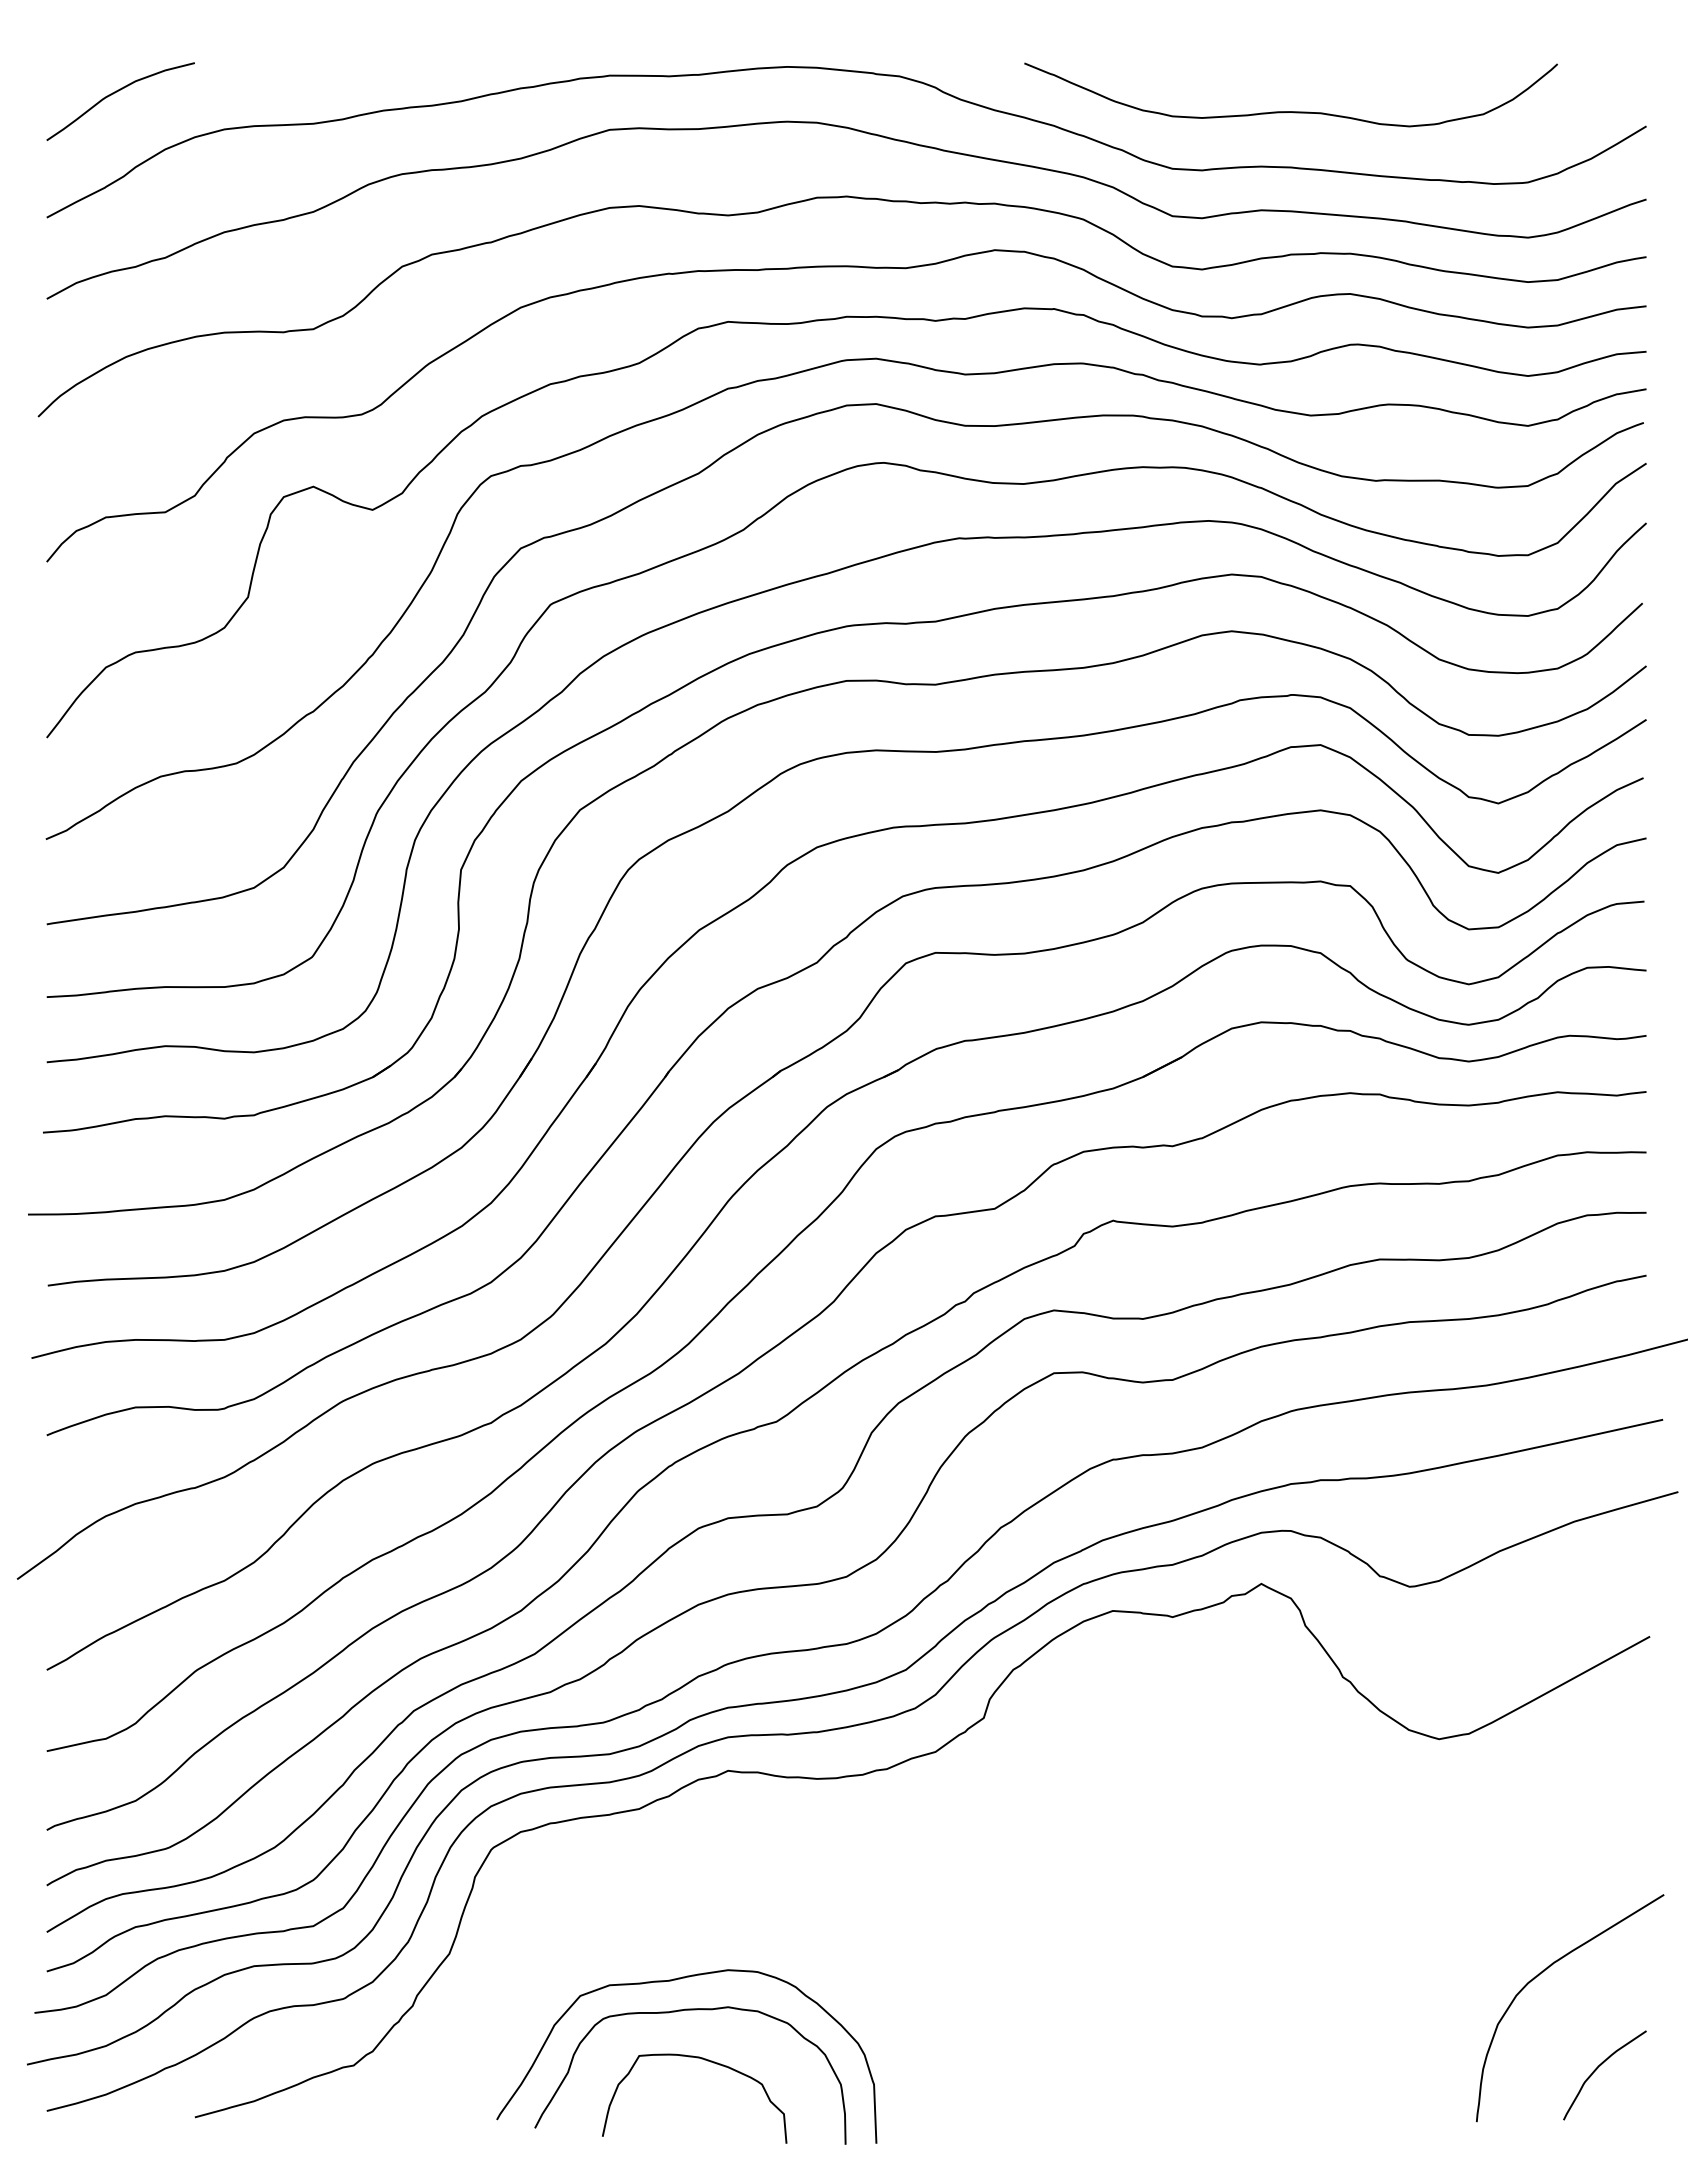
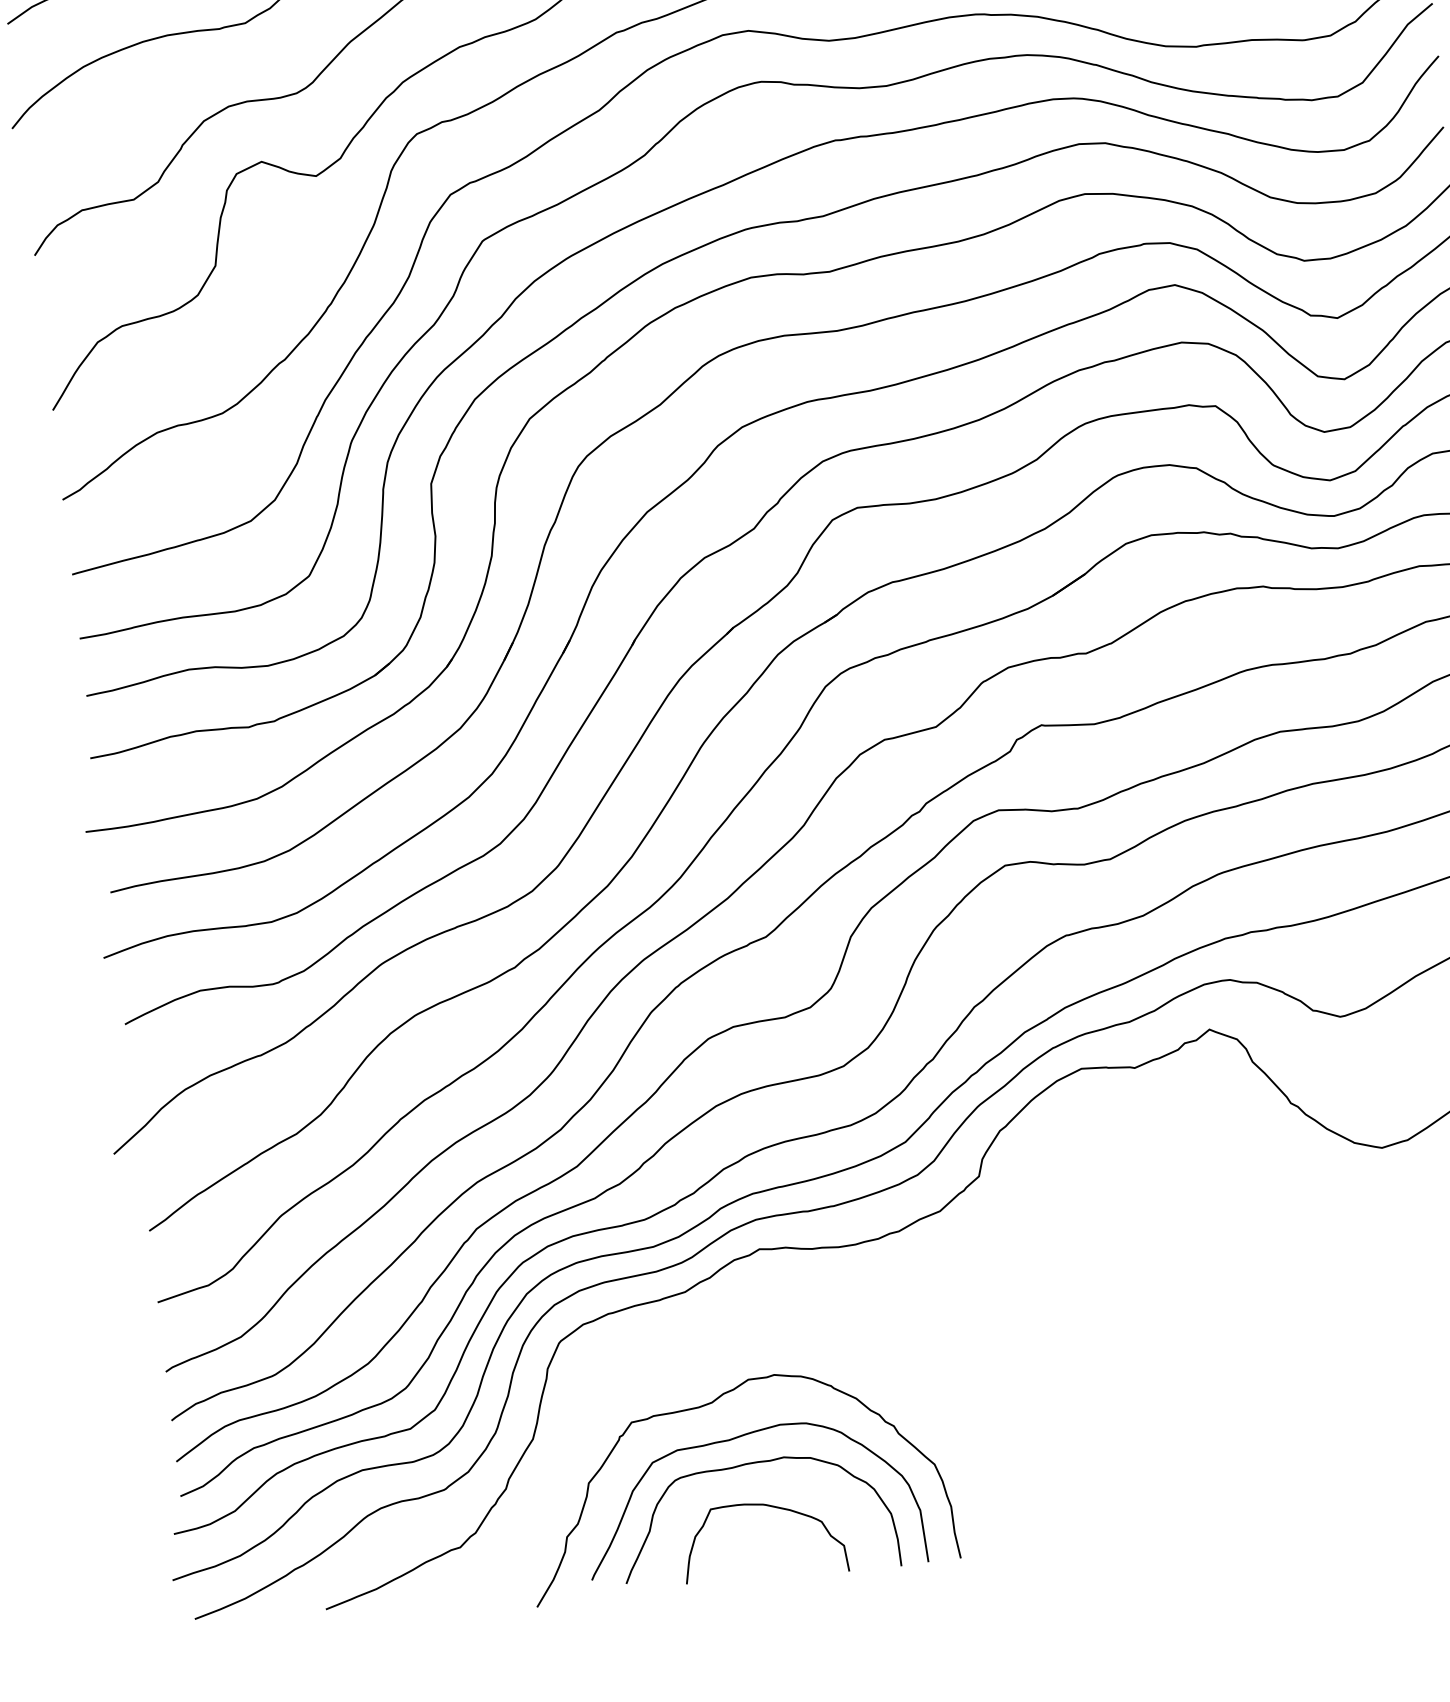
curve: (651, 1938) -> (709, 1404), added

